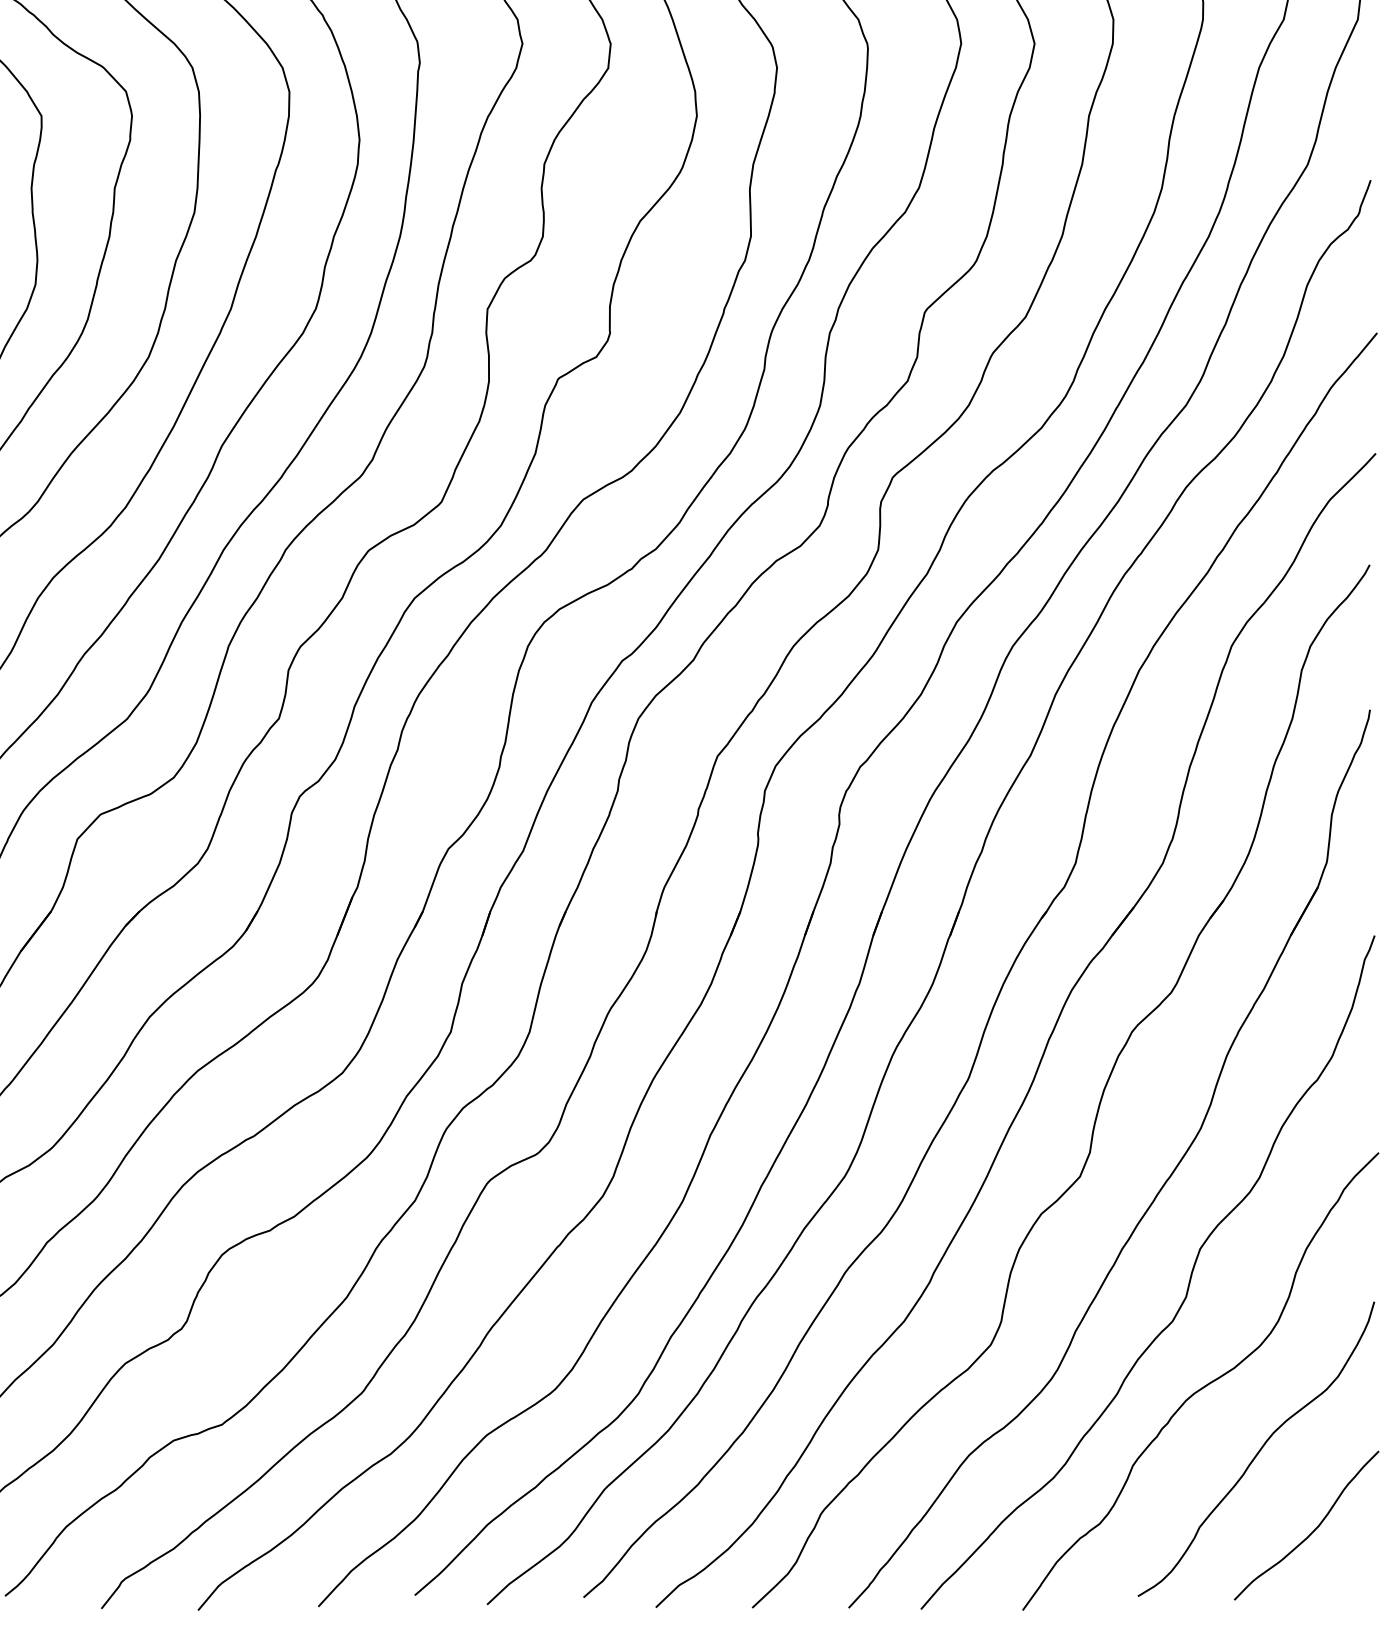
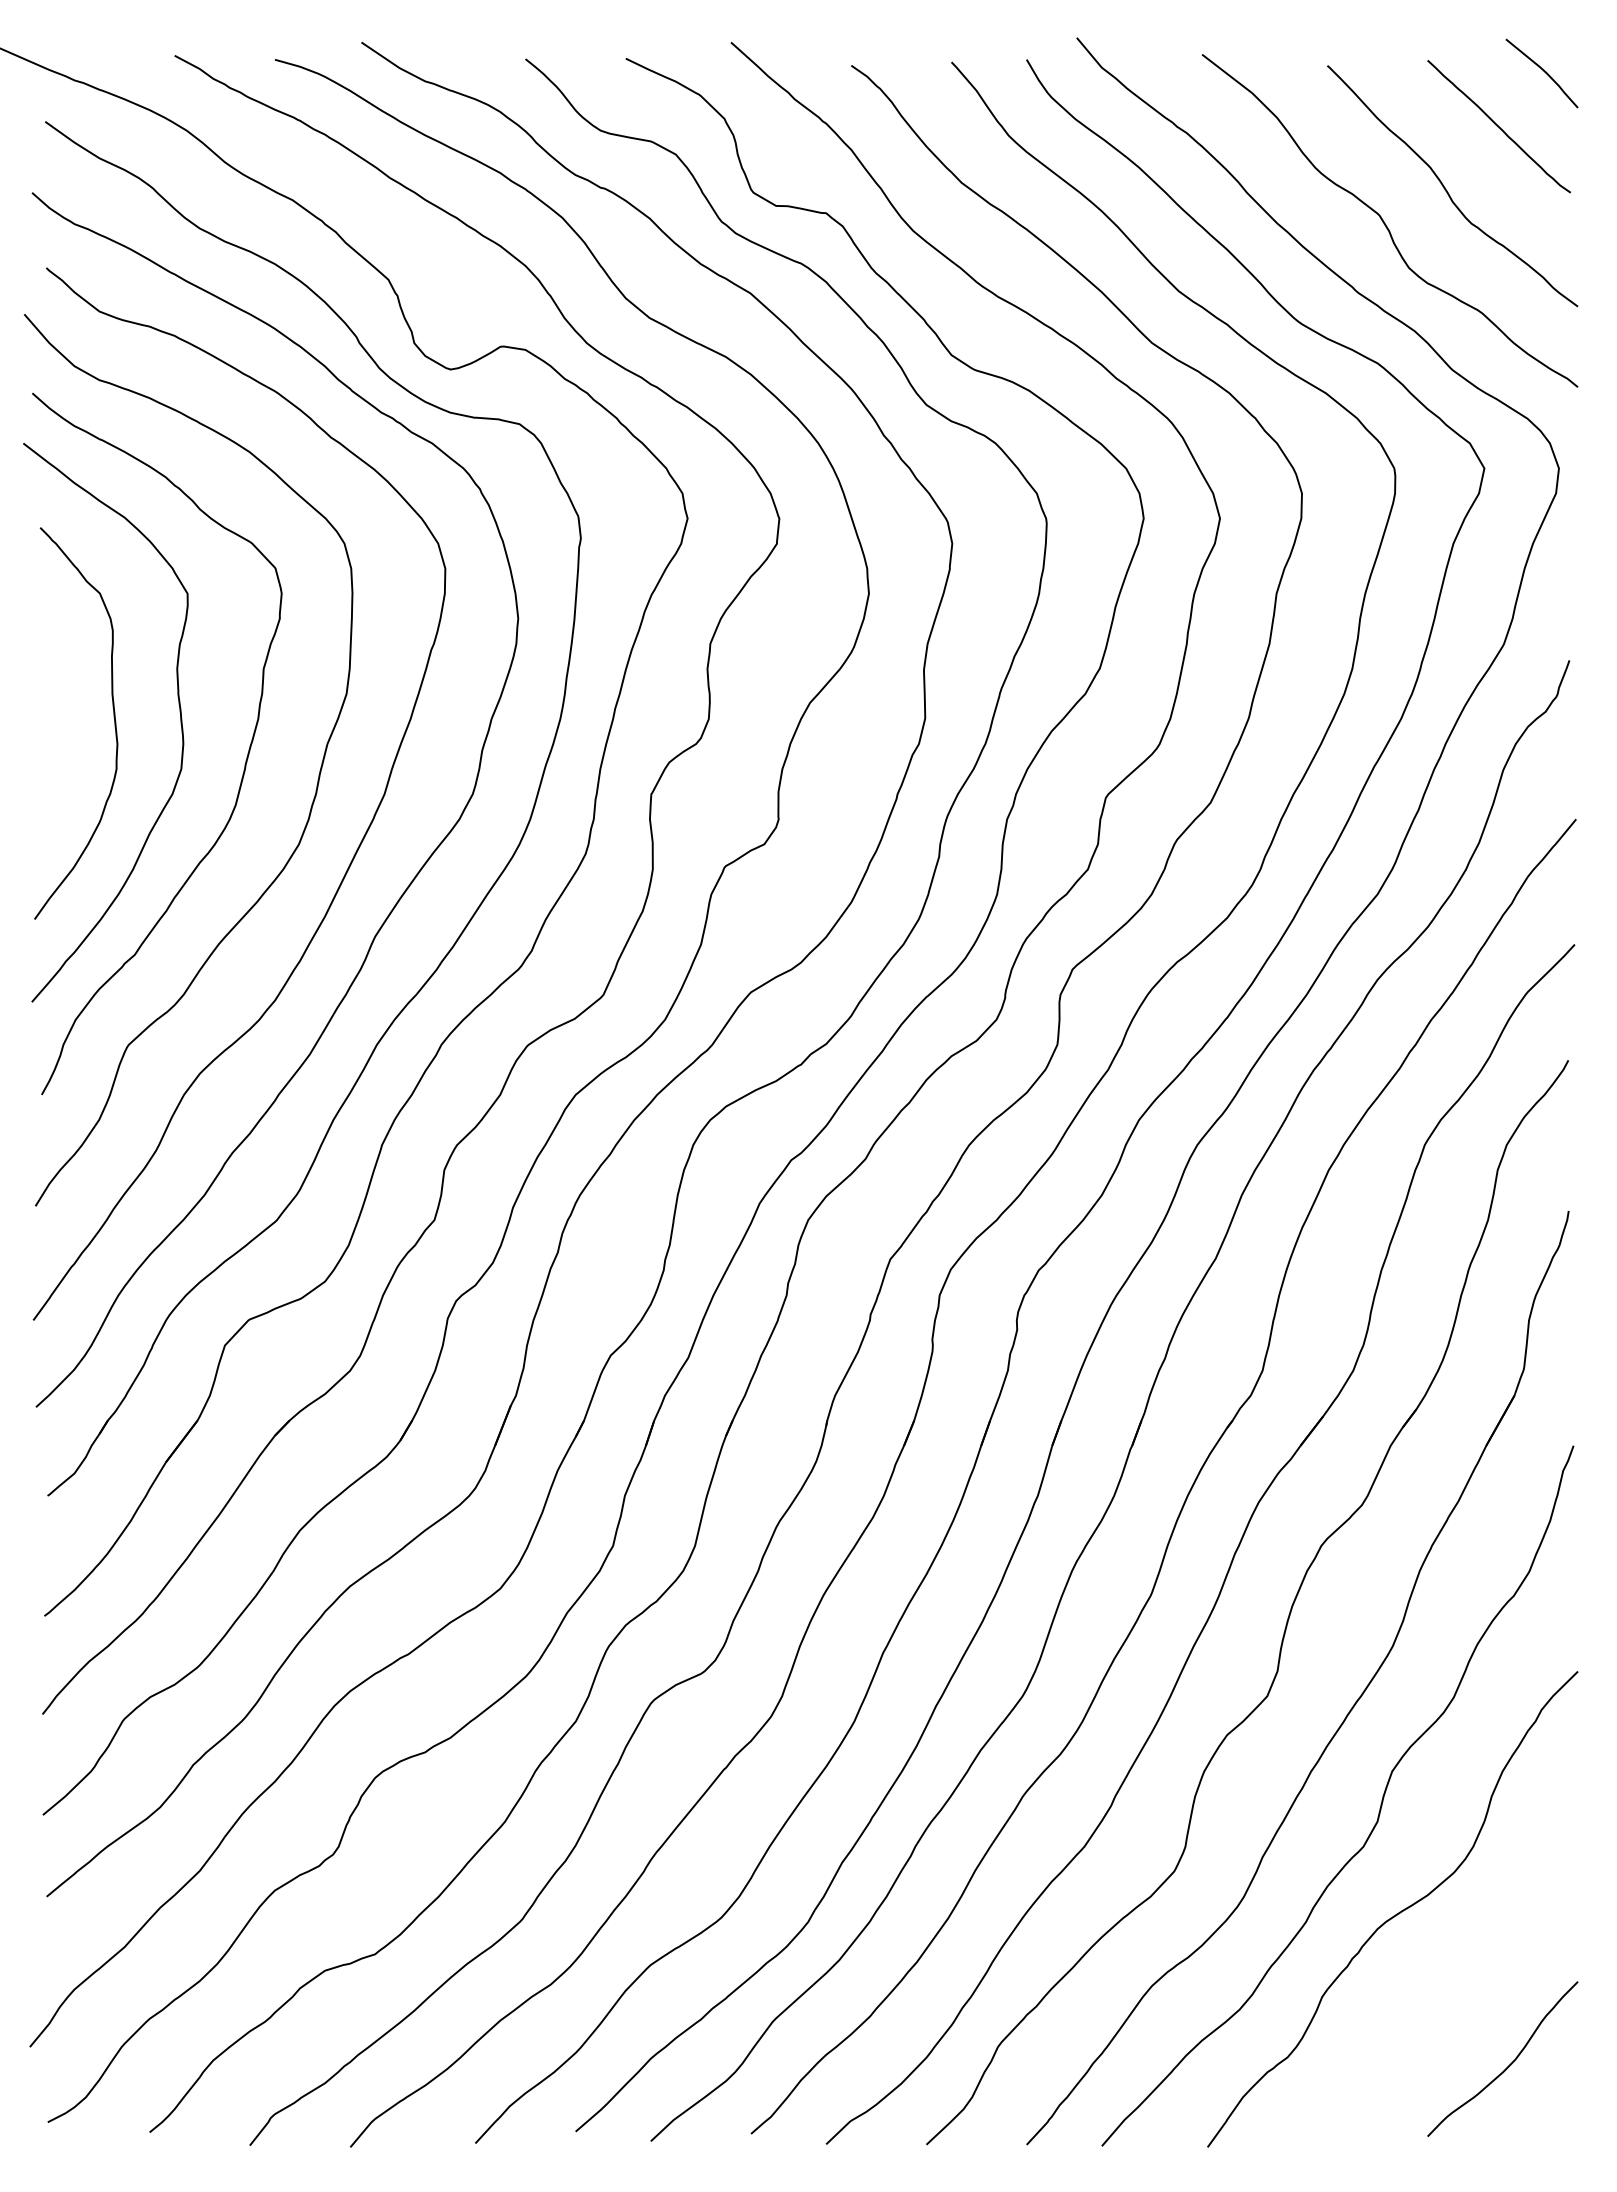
curve: (1258, 1450) -> (1452, 1981), removed

